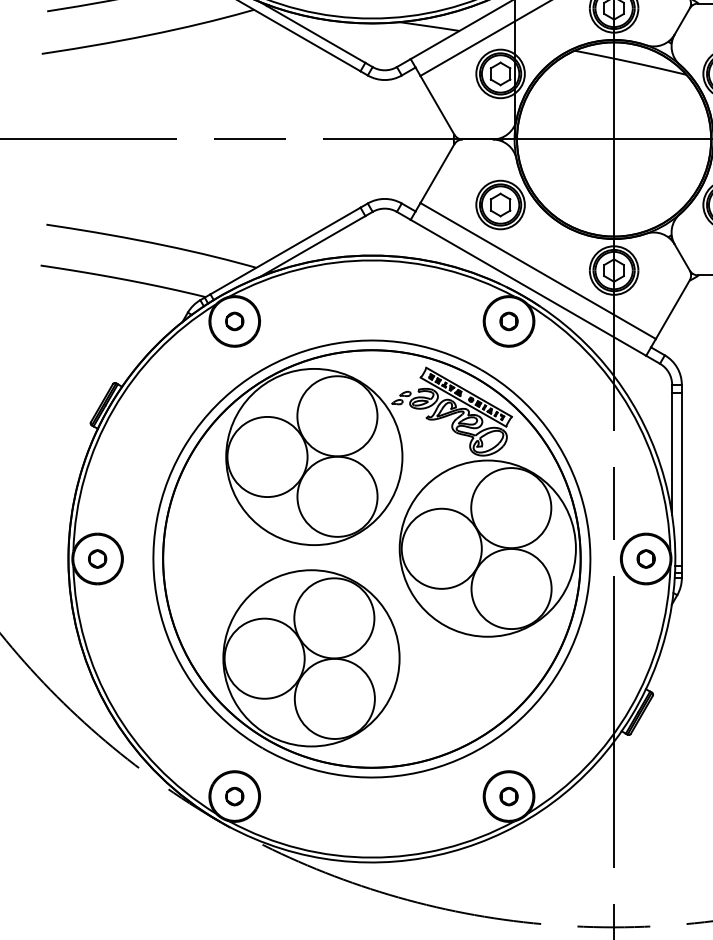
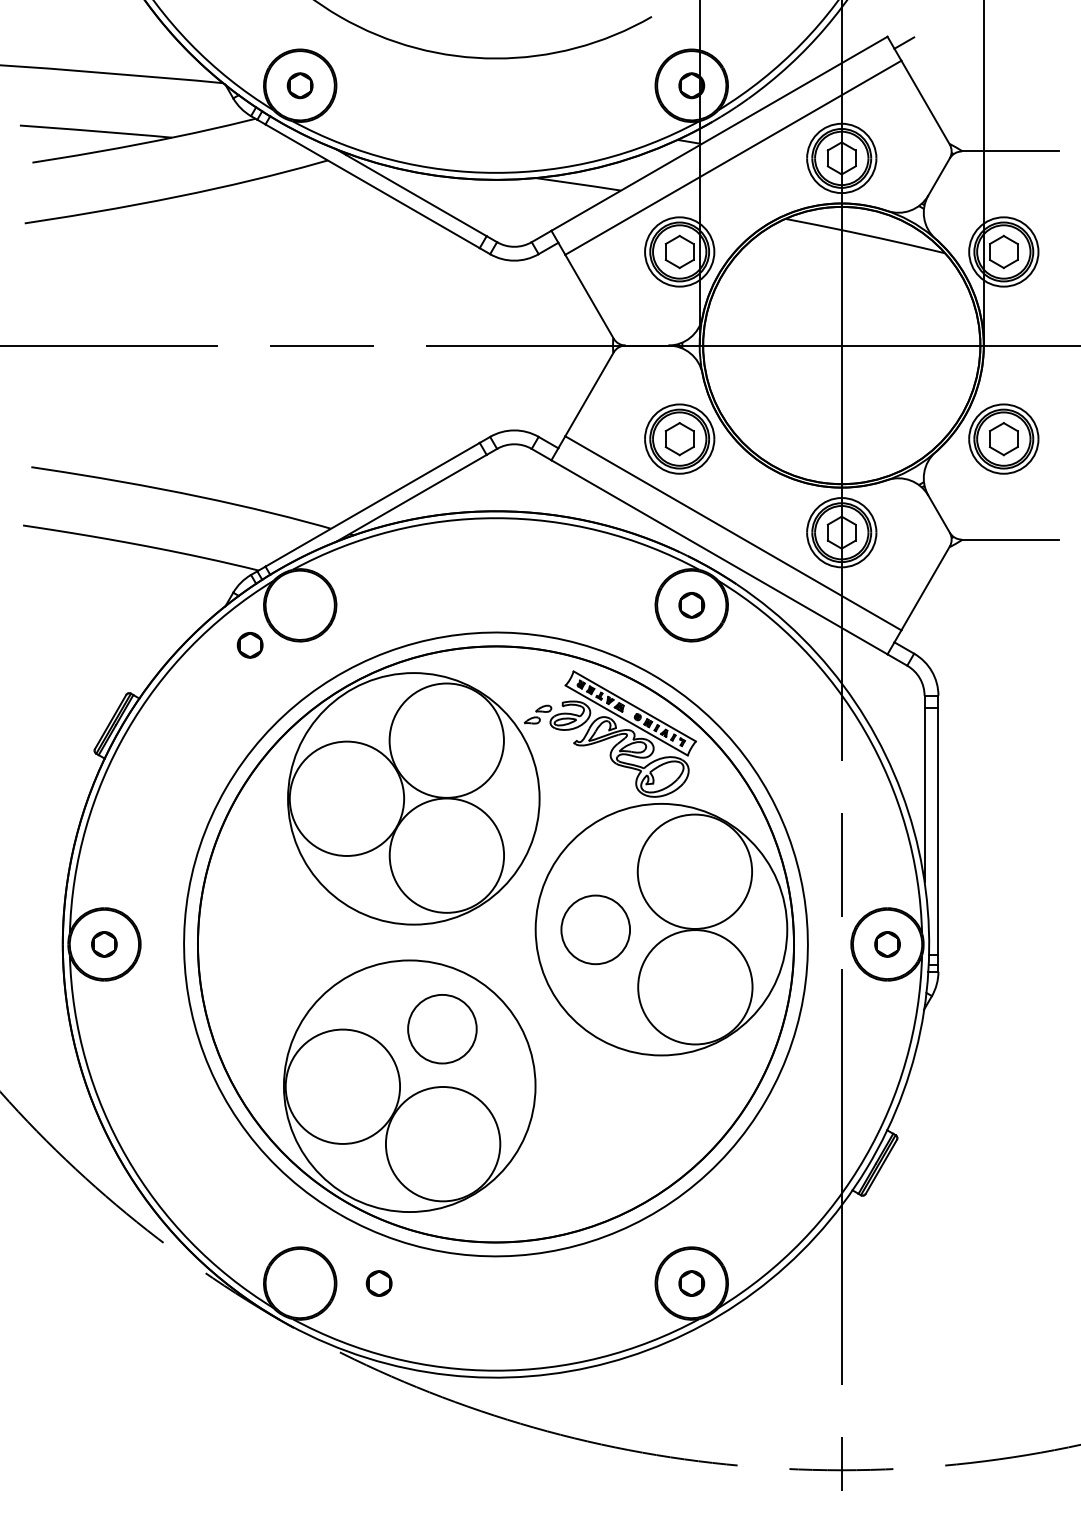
part: (234, 321) -> (249, 645), moved
circle: (441, 548) -> (595, 929), size x0.6
circle: (334, 618) -> (442, 1029), size x0.6
part: (234, 796) -> (378, 1283), moved

